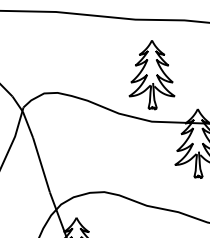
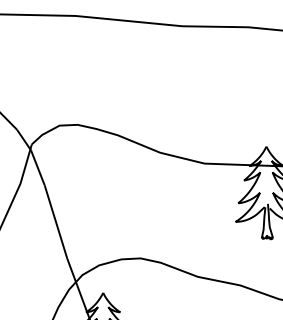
part: (151, 75) -> (204, 101), removed

